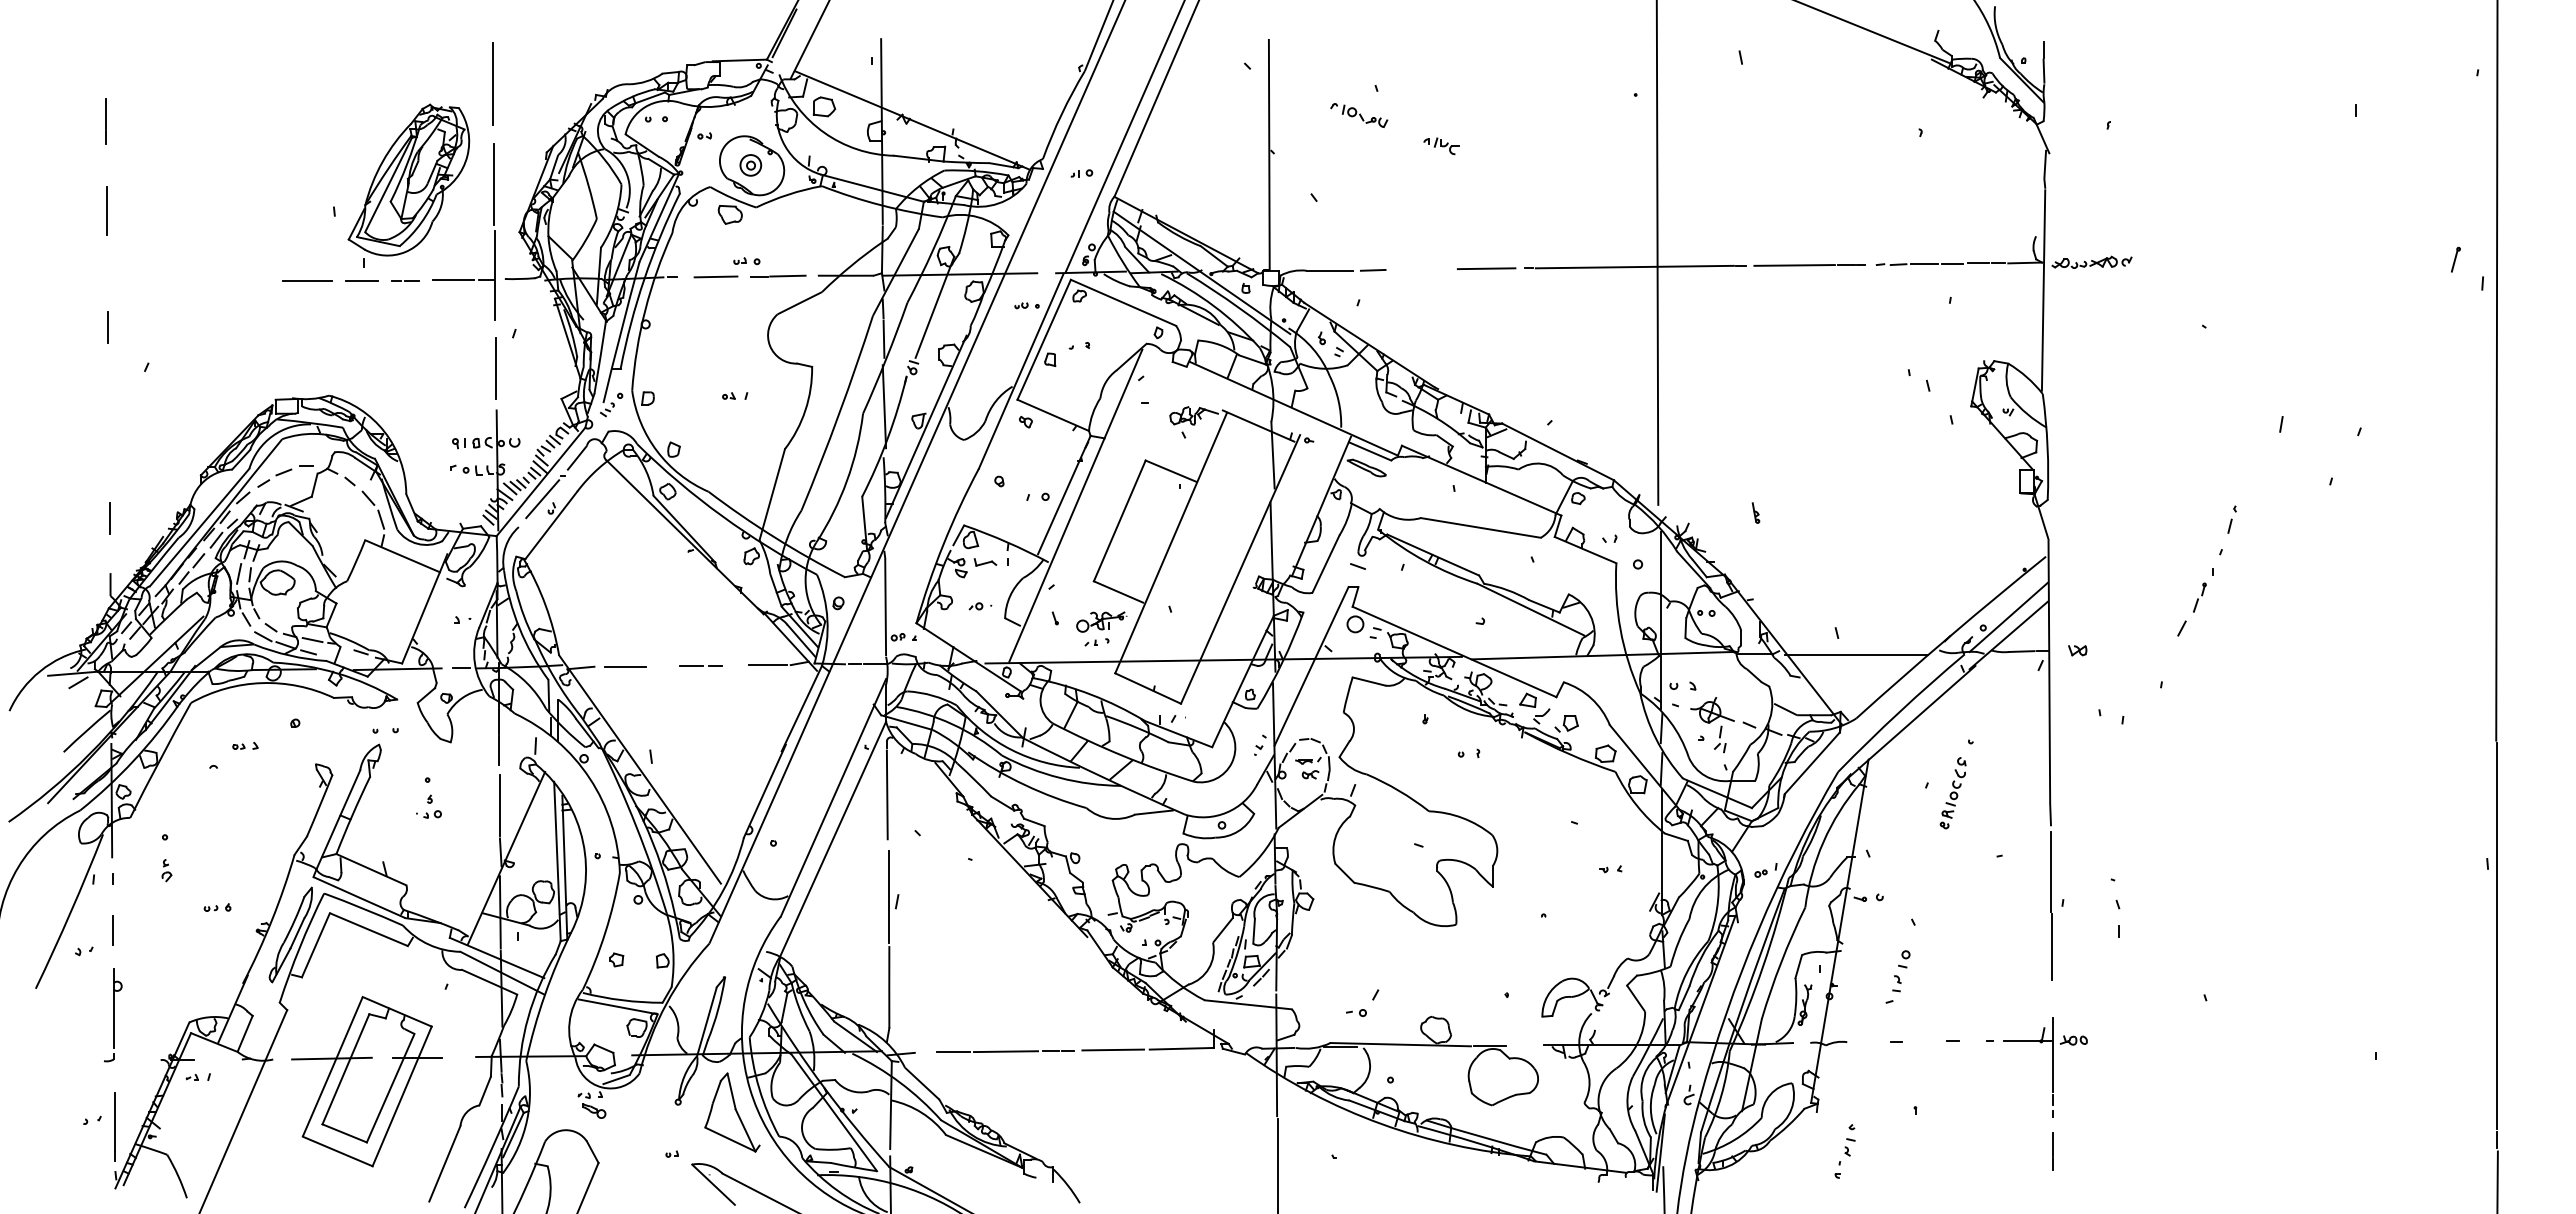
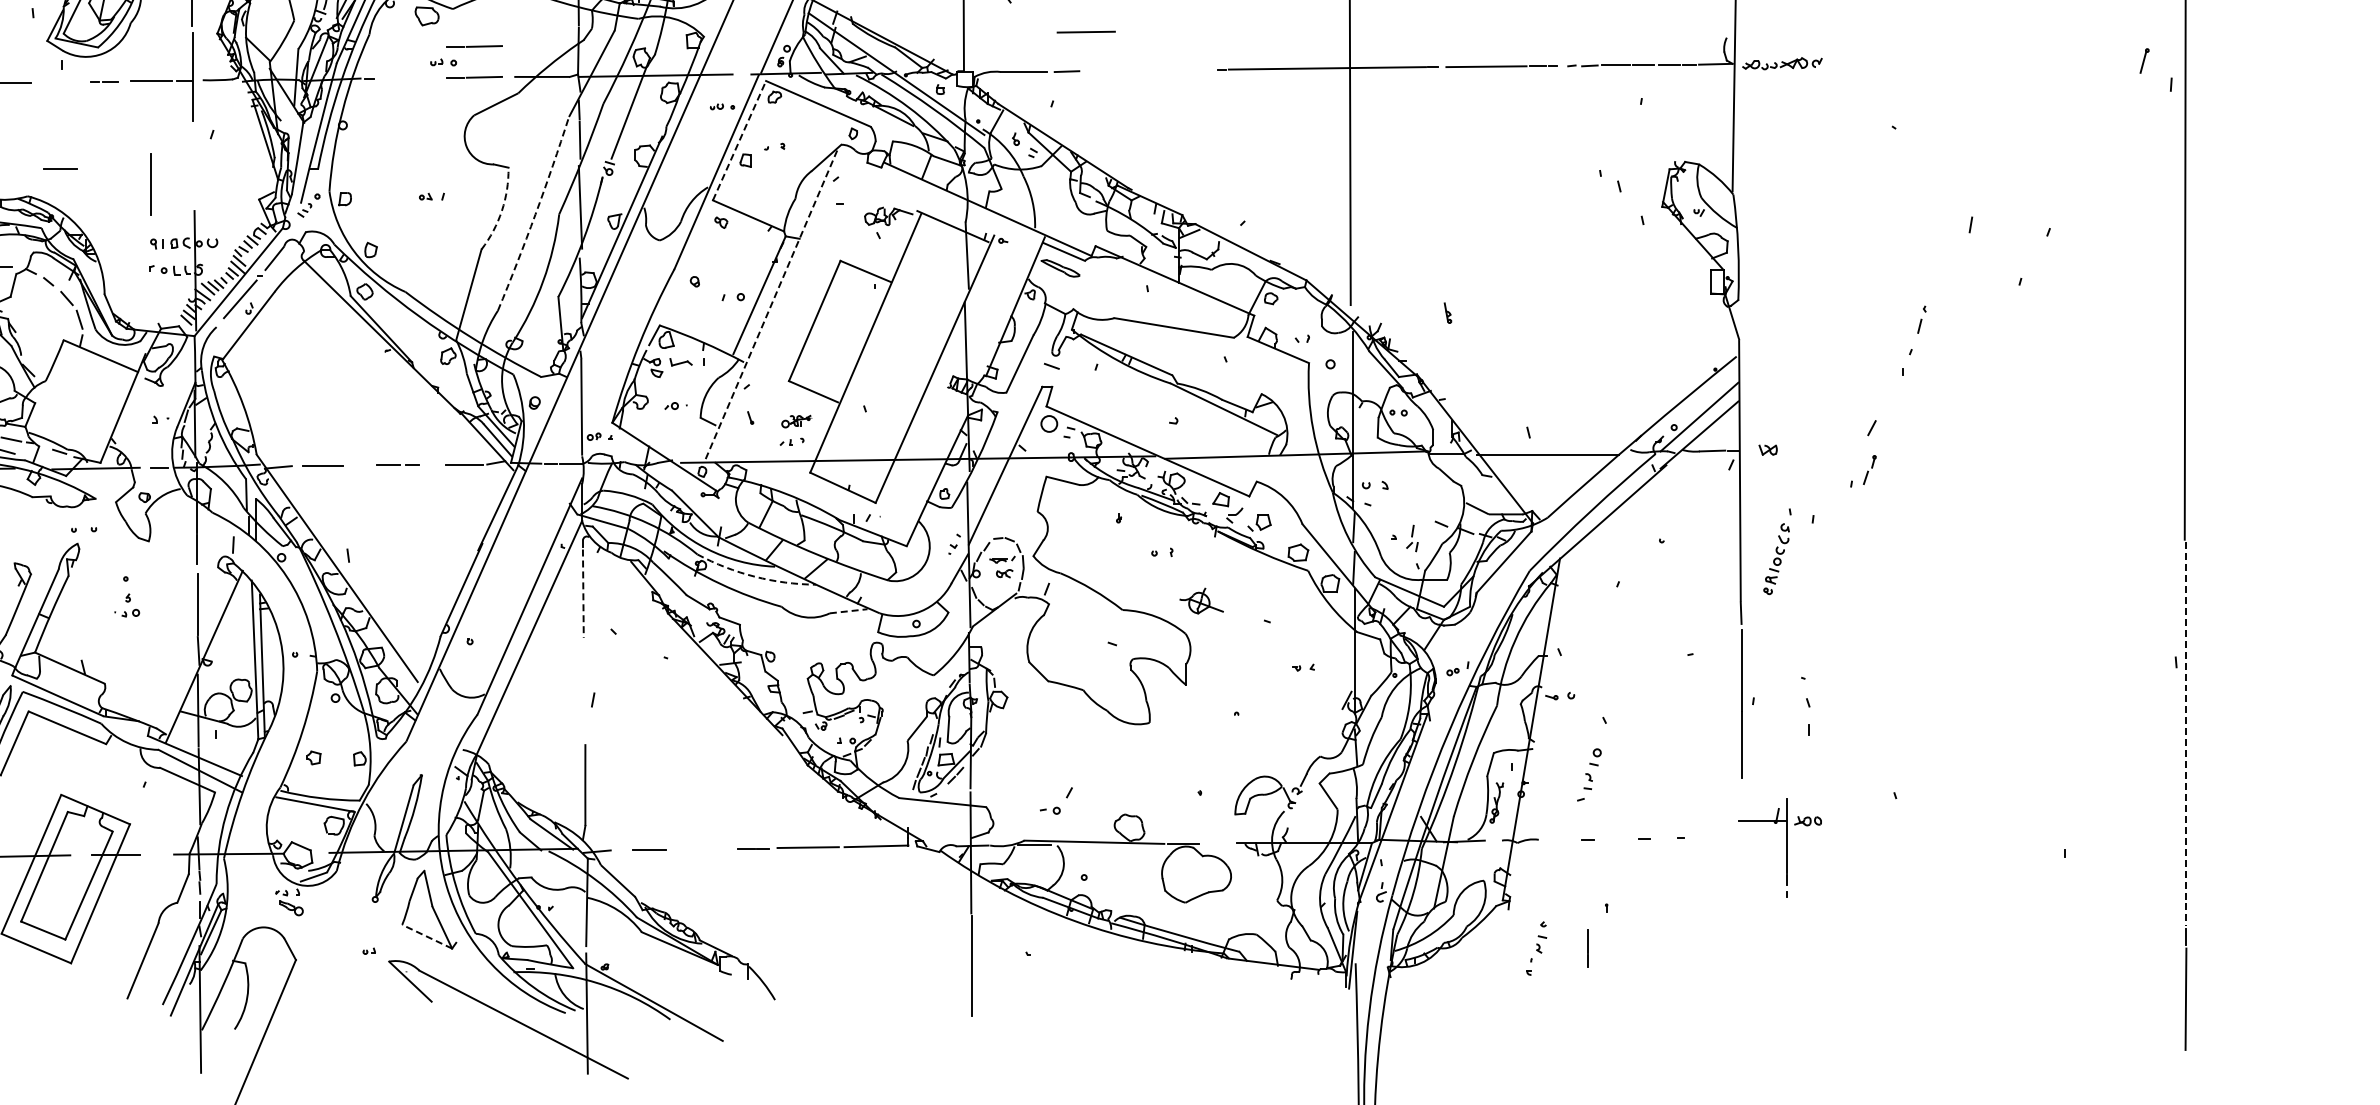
line: (778, 244) -> (475, 45), added
line: (1486, 268) -> (1086, 31), moved
line: (715, 276) -> (412, 77), removed
line: (361, 280) -> (60, 169), moved
line: (1044, 339) -> (739, 140), solid -> dashed
line: (495, 368) -> (150, 184), moved
arc: (805, 410) -> (501, 211), solid -> dashed
arc: (839, 414) -> (535, 215), solid -> dashed
line: (1075, 505) -> (770, 305), solid -> dashed
part: (2199, 597) -> (1869, 469), moved
part: (1101, 621) -> (796, 421), size x0.6
part: (1712, 710) -> (1201, 601), moved
arc: (1059, 777) -> (754, 576), solid -> dashed
part: (1952, 793) -> (1775, 559), moved
line: (887, 795) -> (583, 594), solid -> dashed
line: (1154, 812) -> (849, 611), solid -> dashed
line: (888, 896) -> (584, 694), removed
line: (2497, 936) -> (2185, 734), solid -> dashed
line: (1005, 1051) -> (701, 849), removed
part: (2052, 1067) -> (1786, 848), moved
line: (730, 1139) -> (427, 936), solid -> dashed
line: (2052, 1151) -> (1586, 948), moved

